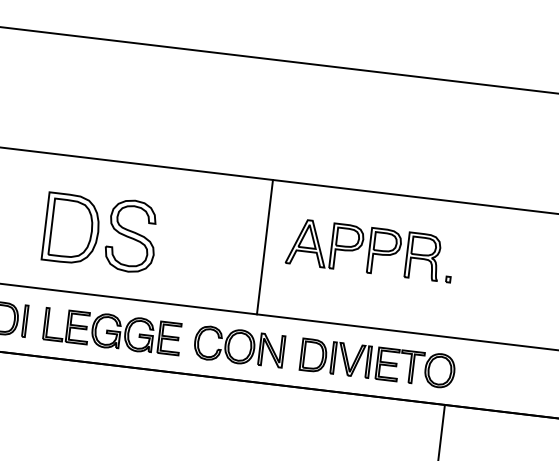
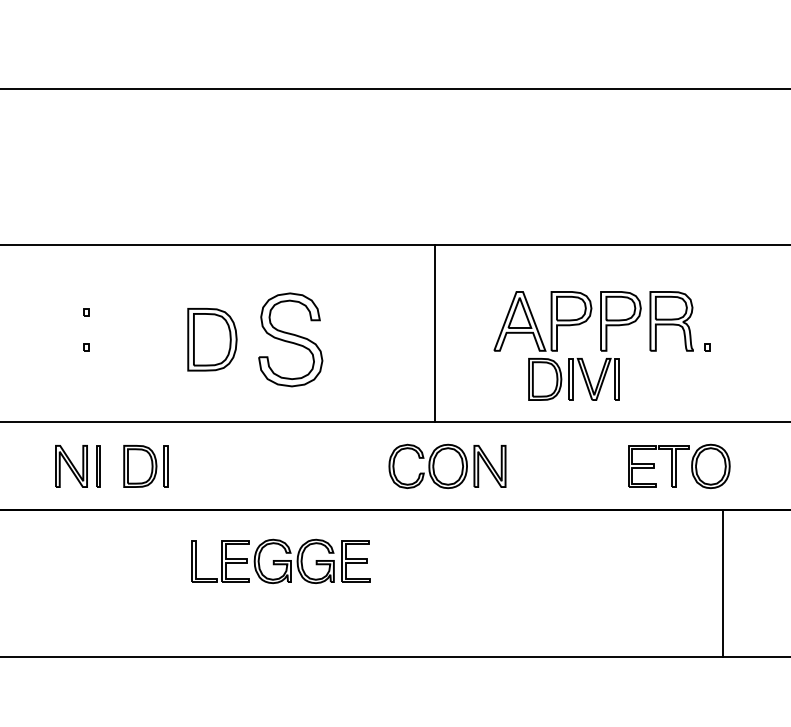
part: (71, 228) -> (212, 339), size x0.7
line: (265, 247) -> (435, 333), moved
part: (112, 330) -> (280, 560), moved
part: (335, 358) -> (573, 379), moved

